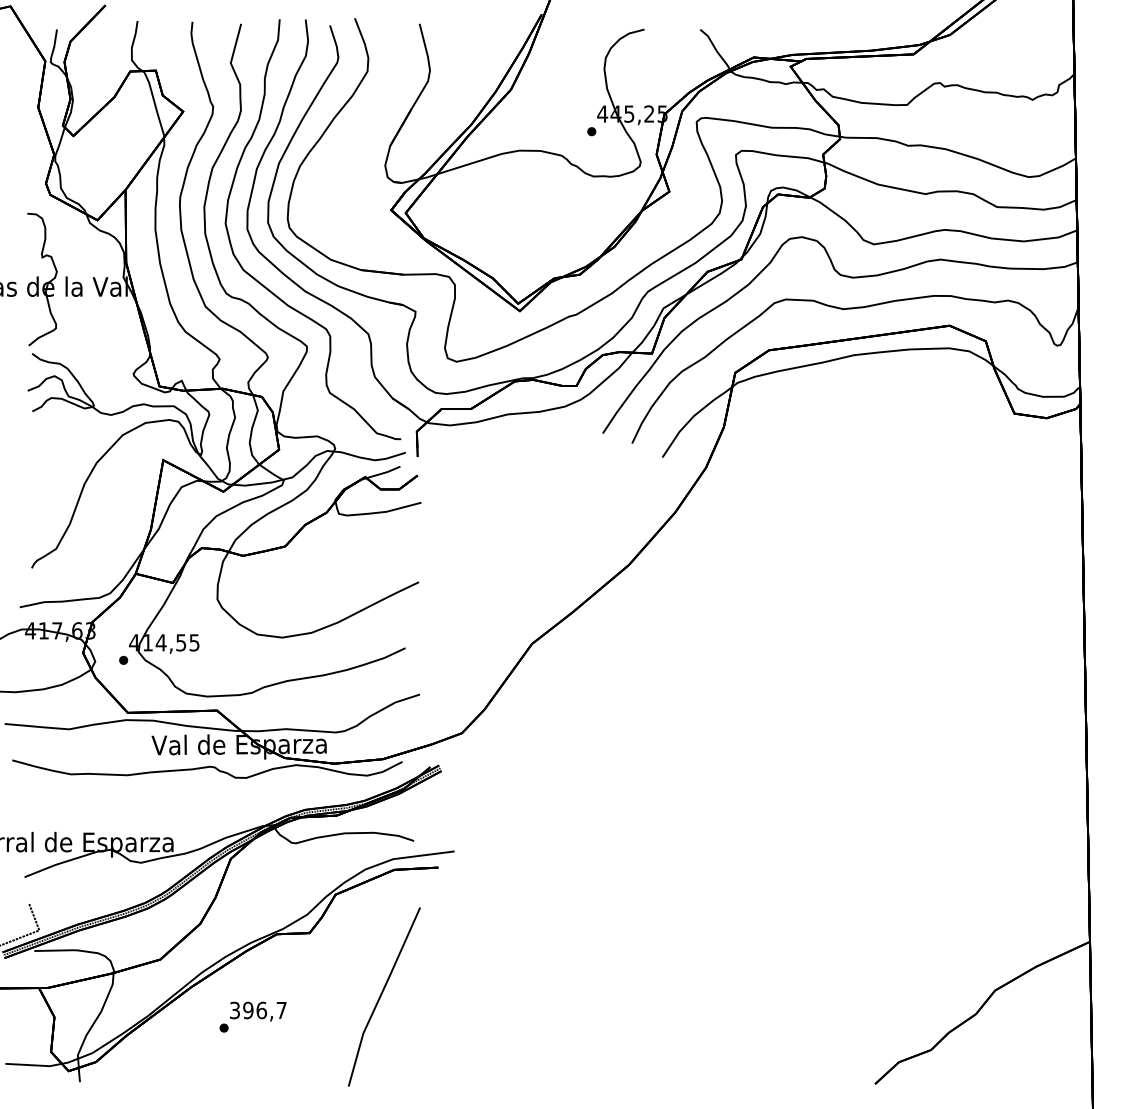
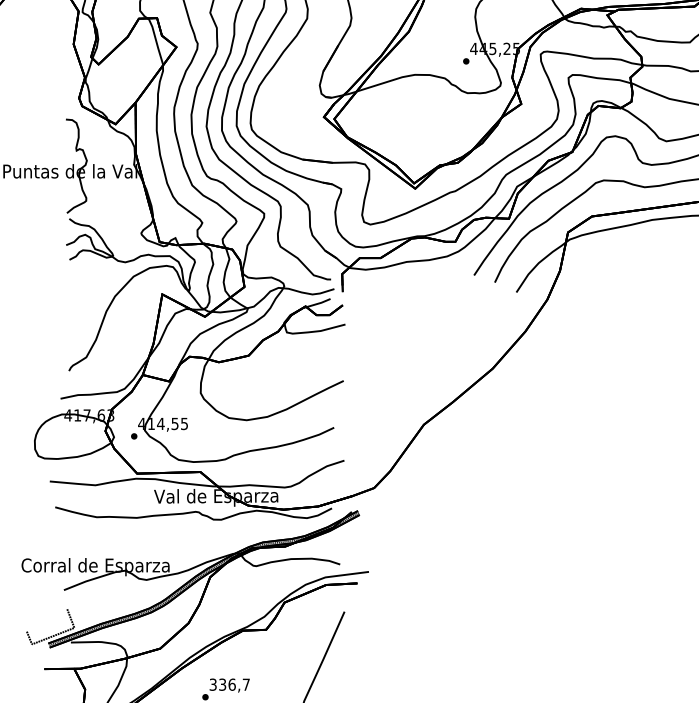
text: (248, 1009) -> (222, 684), 396,7 -> 336,7

